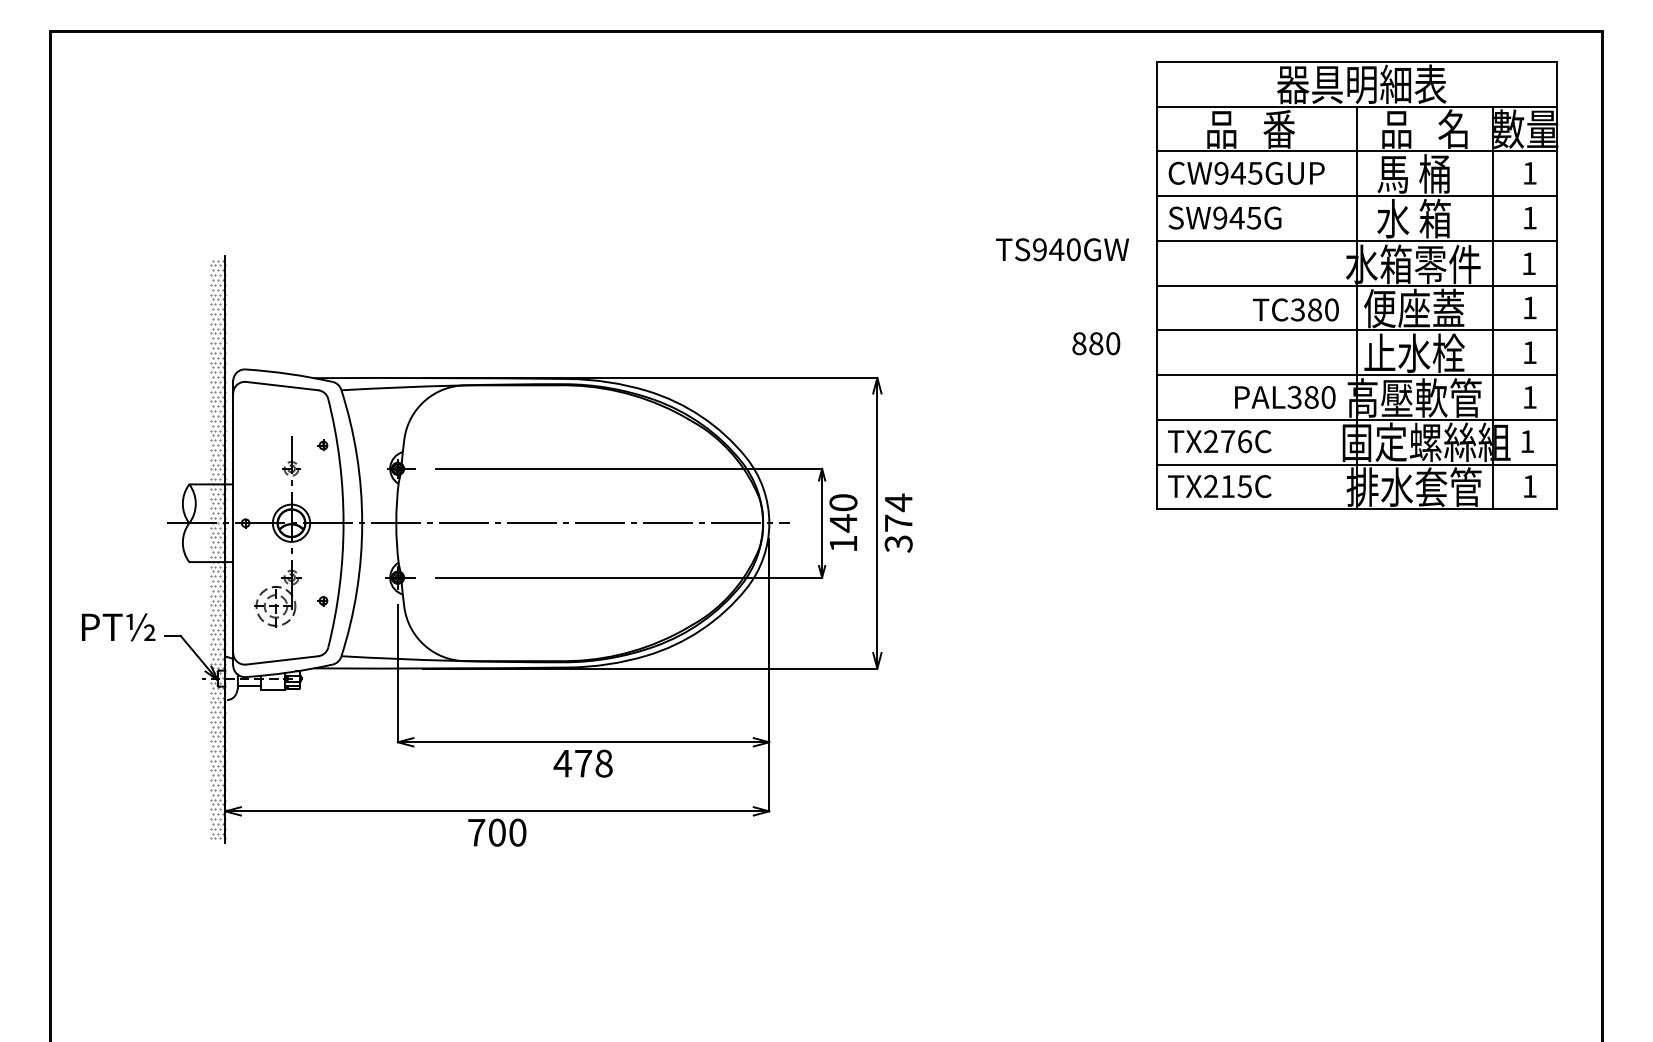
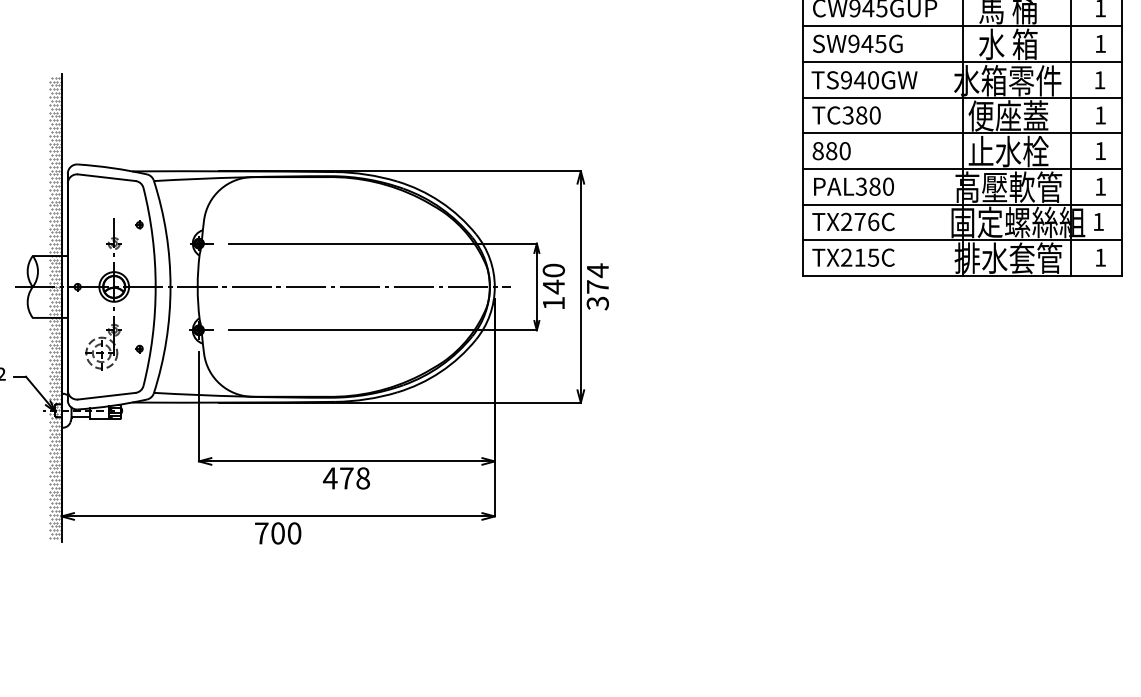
text: (1062, 249) -> (864, 80), moved
text: (1295, 309) -> (846, 115), moved
text: (1096, 343) -> (831, 150), moved
text: (1285, 397) -> (854, 186), moved

